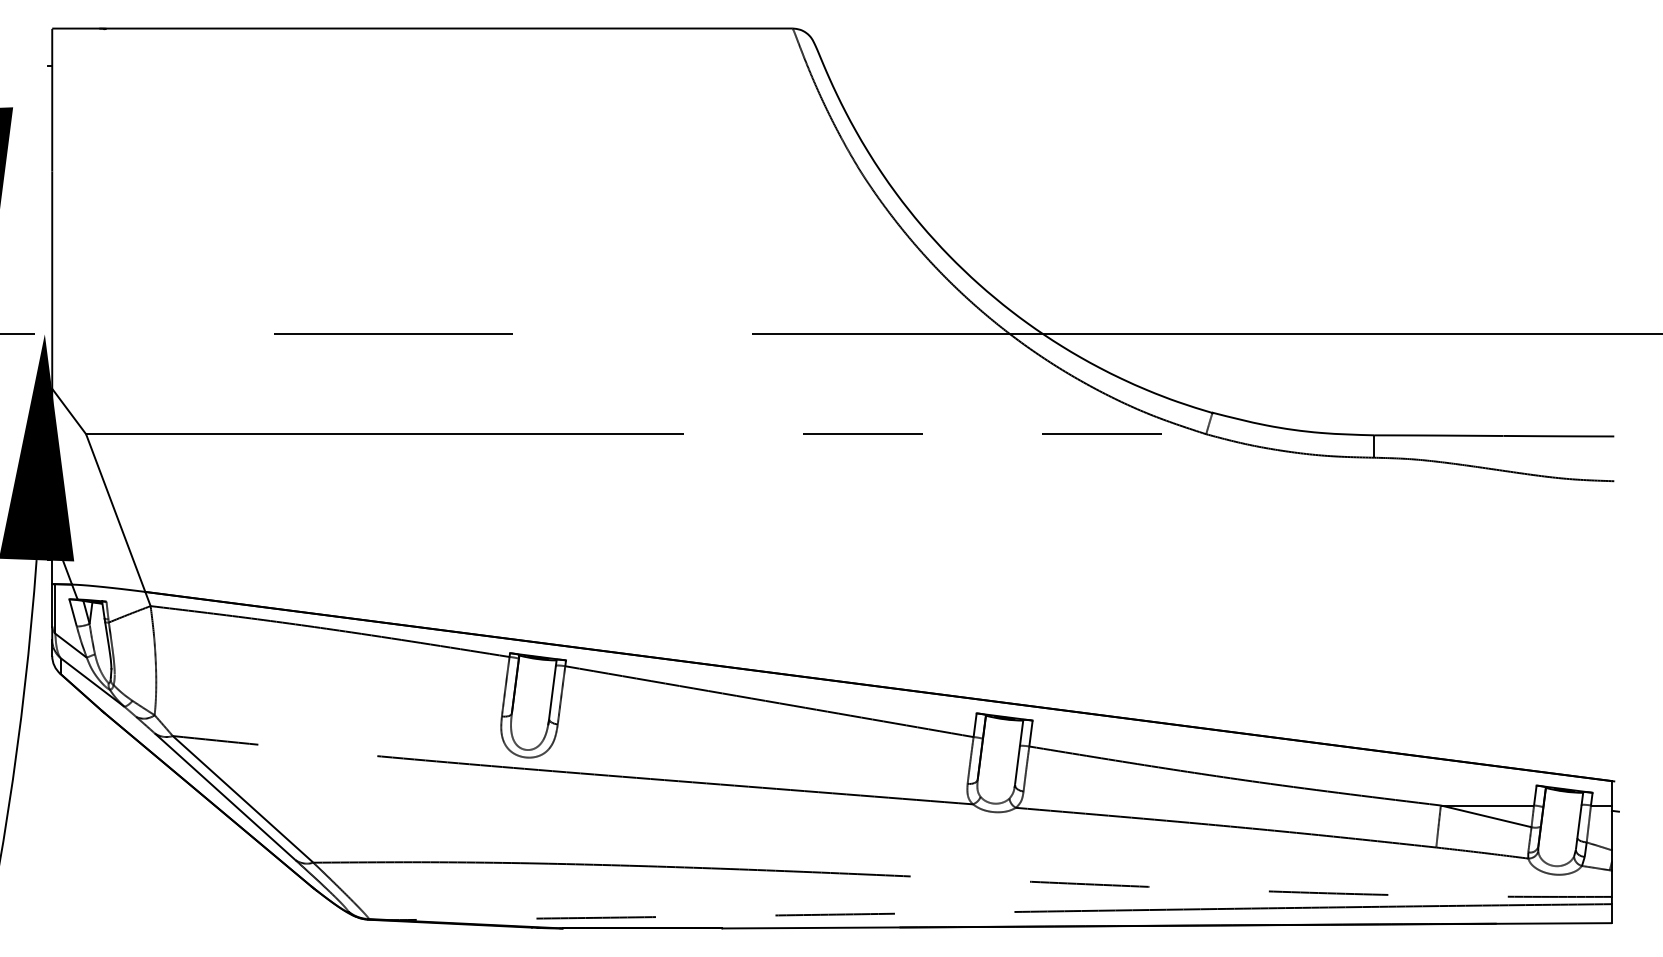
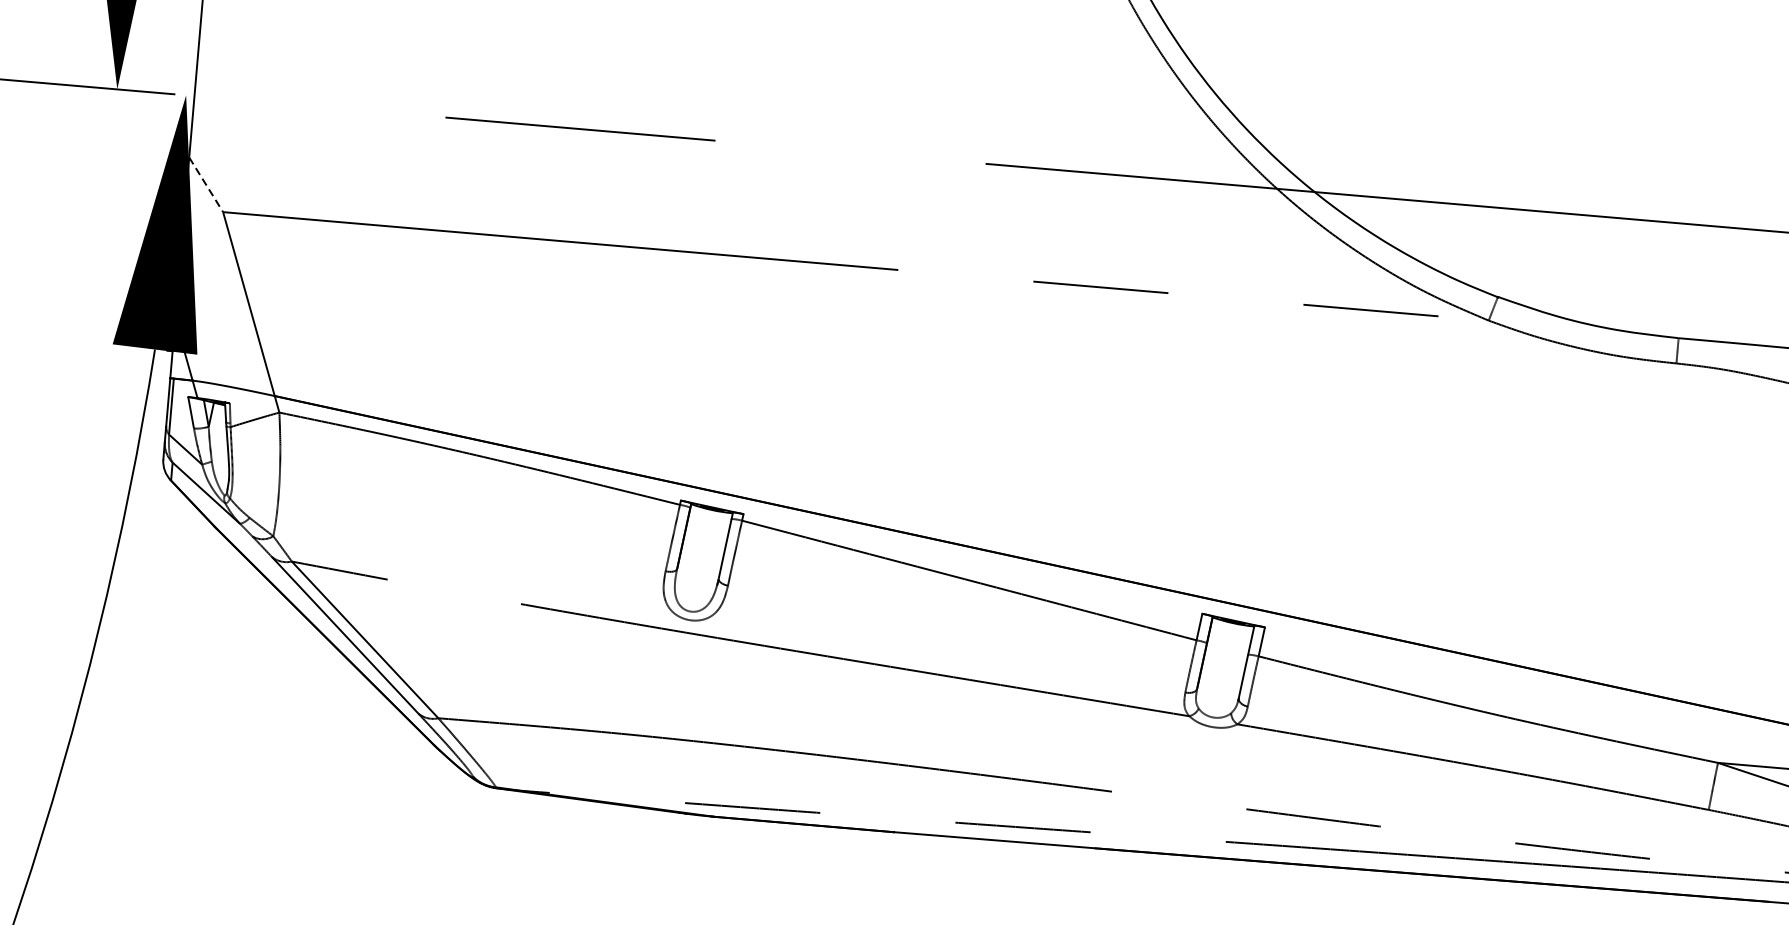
line: (69, 411) -> (206, 184), solid -> dashed

